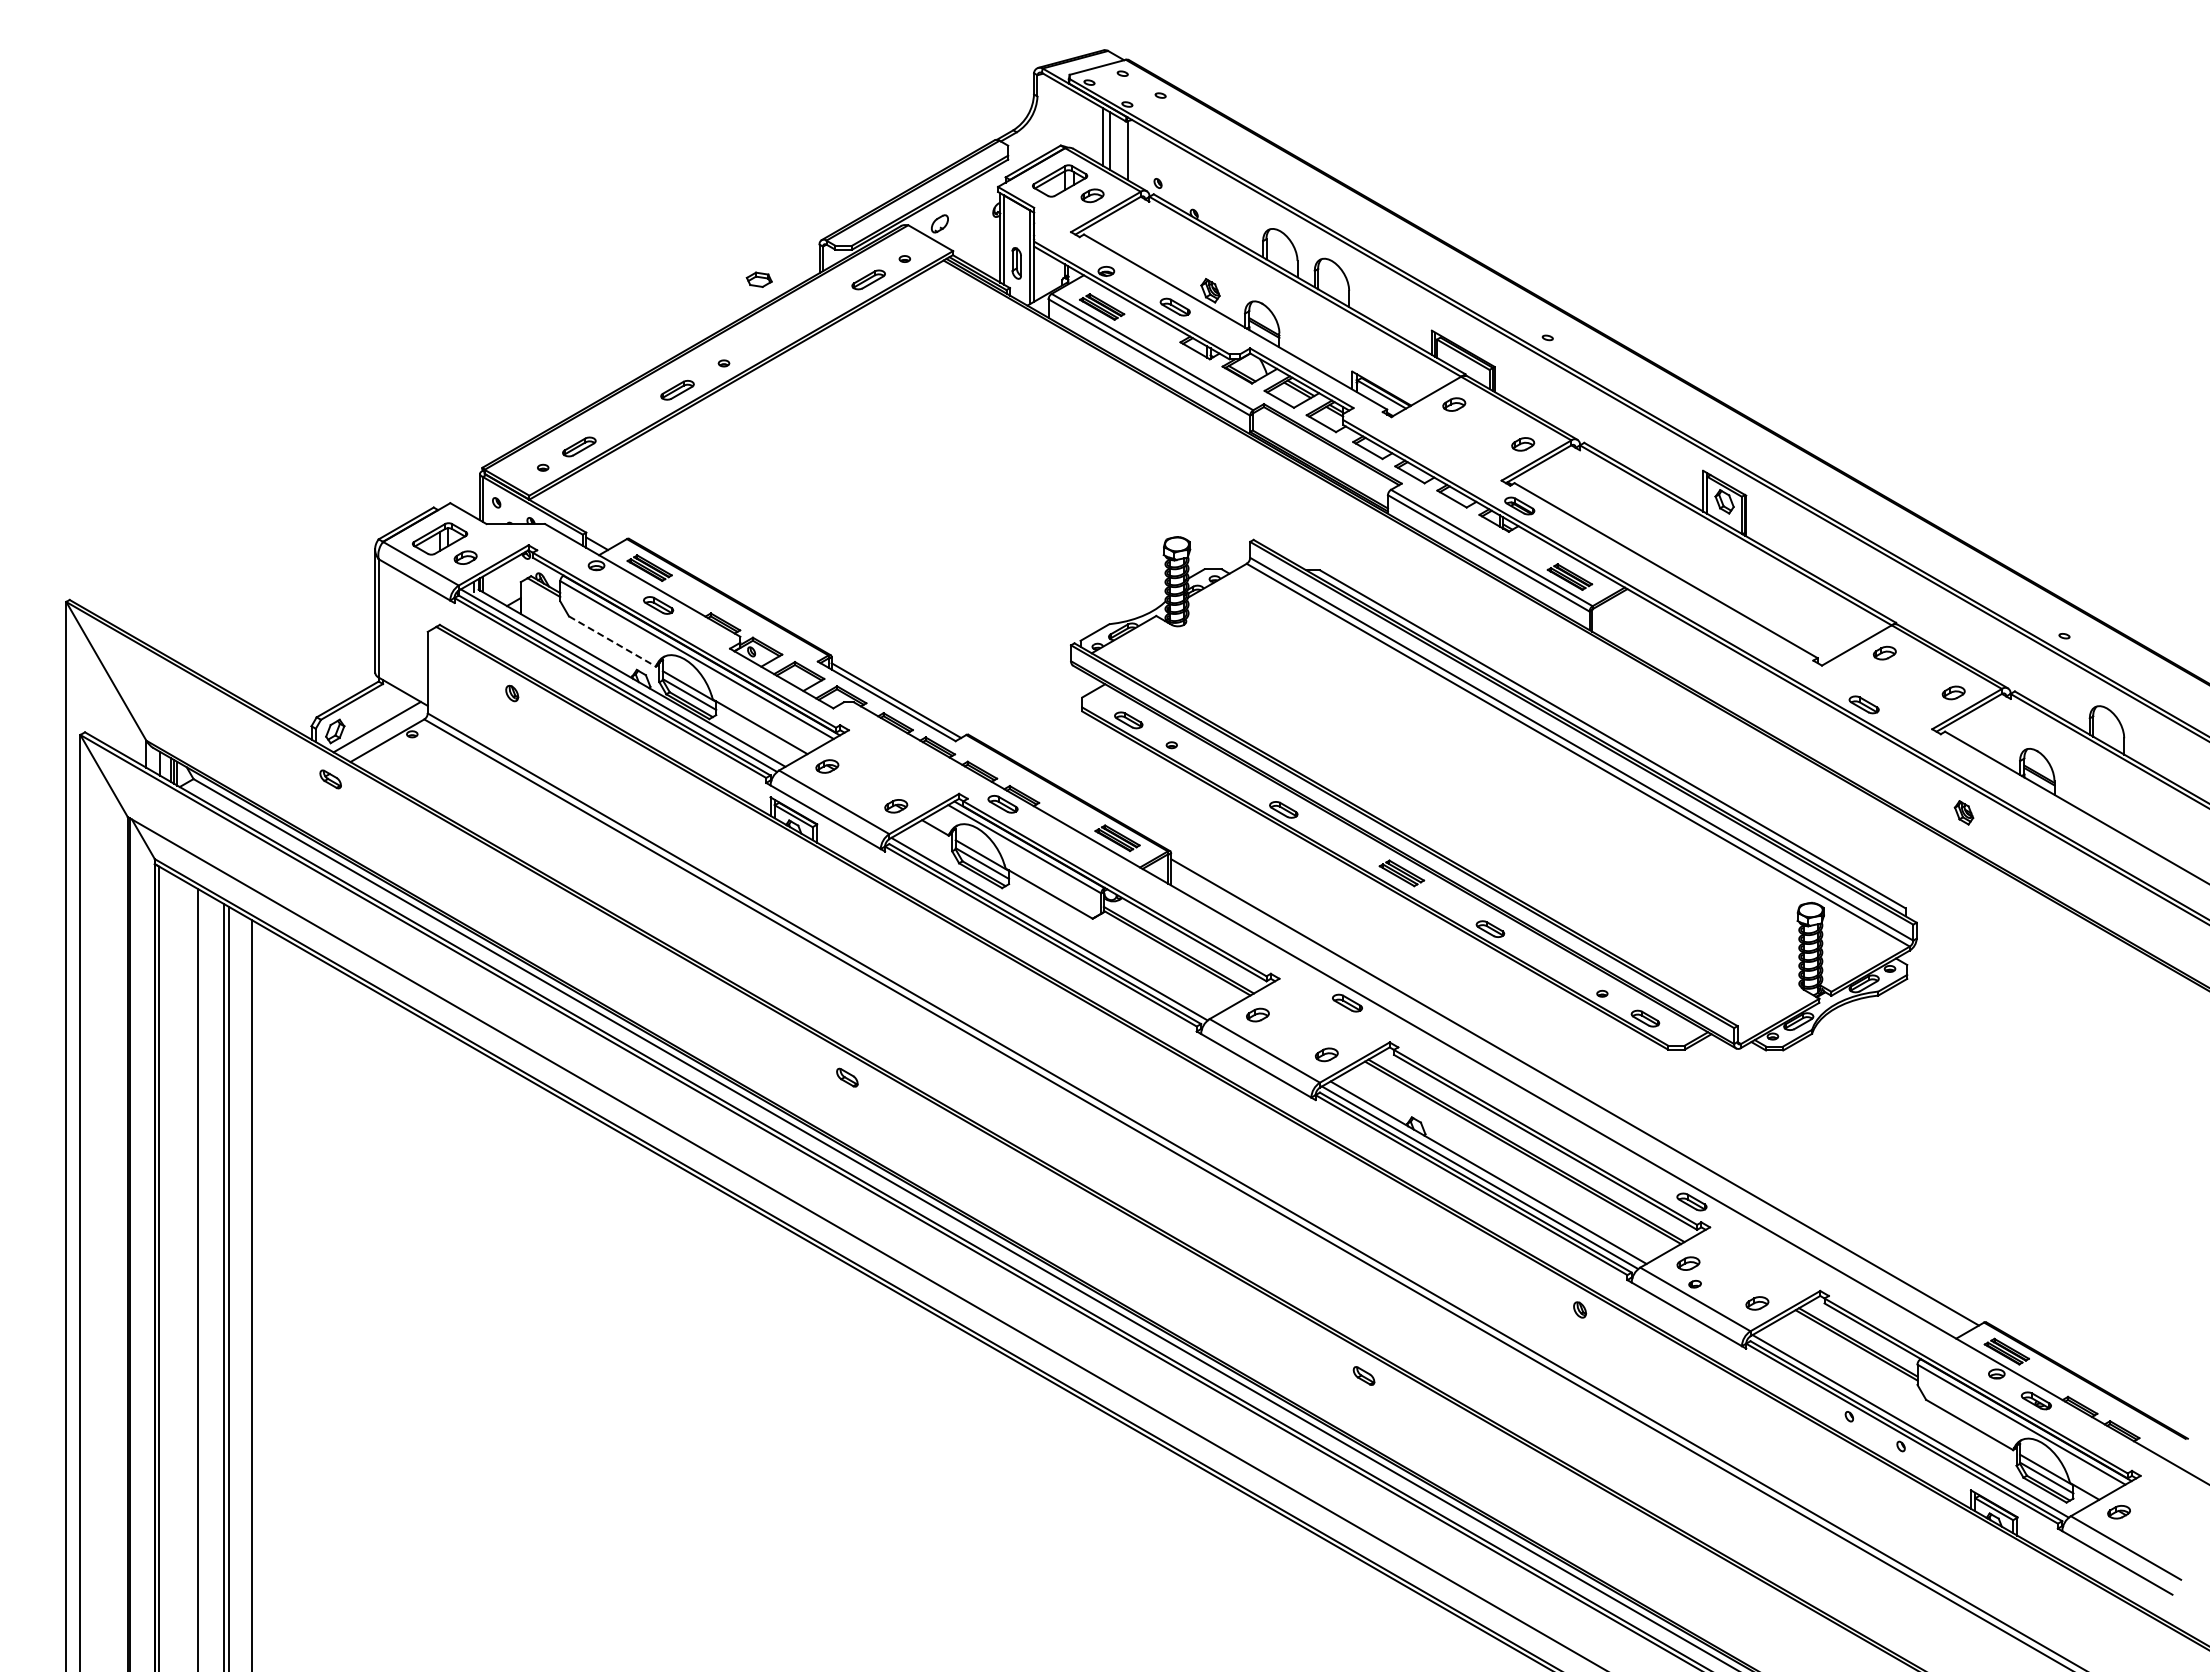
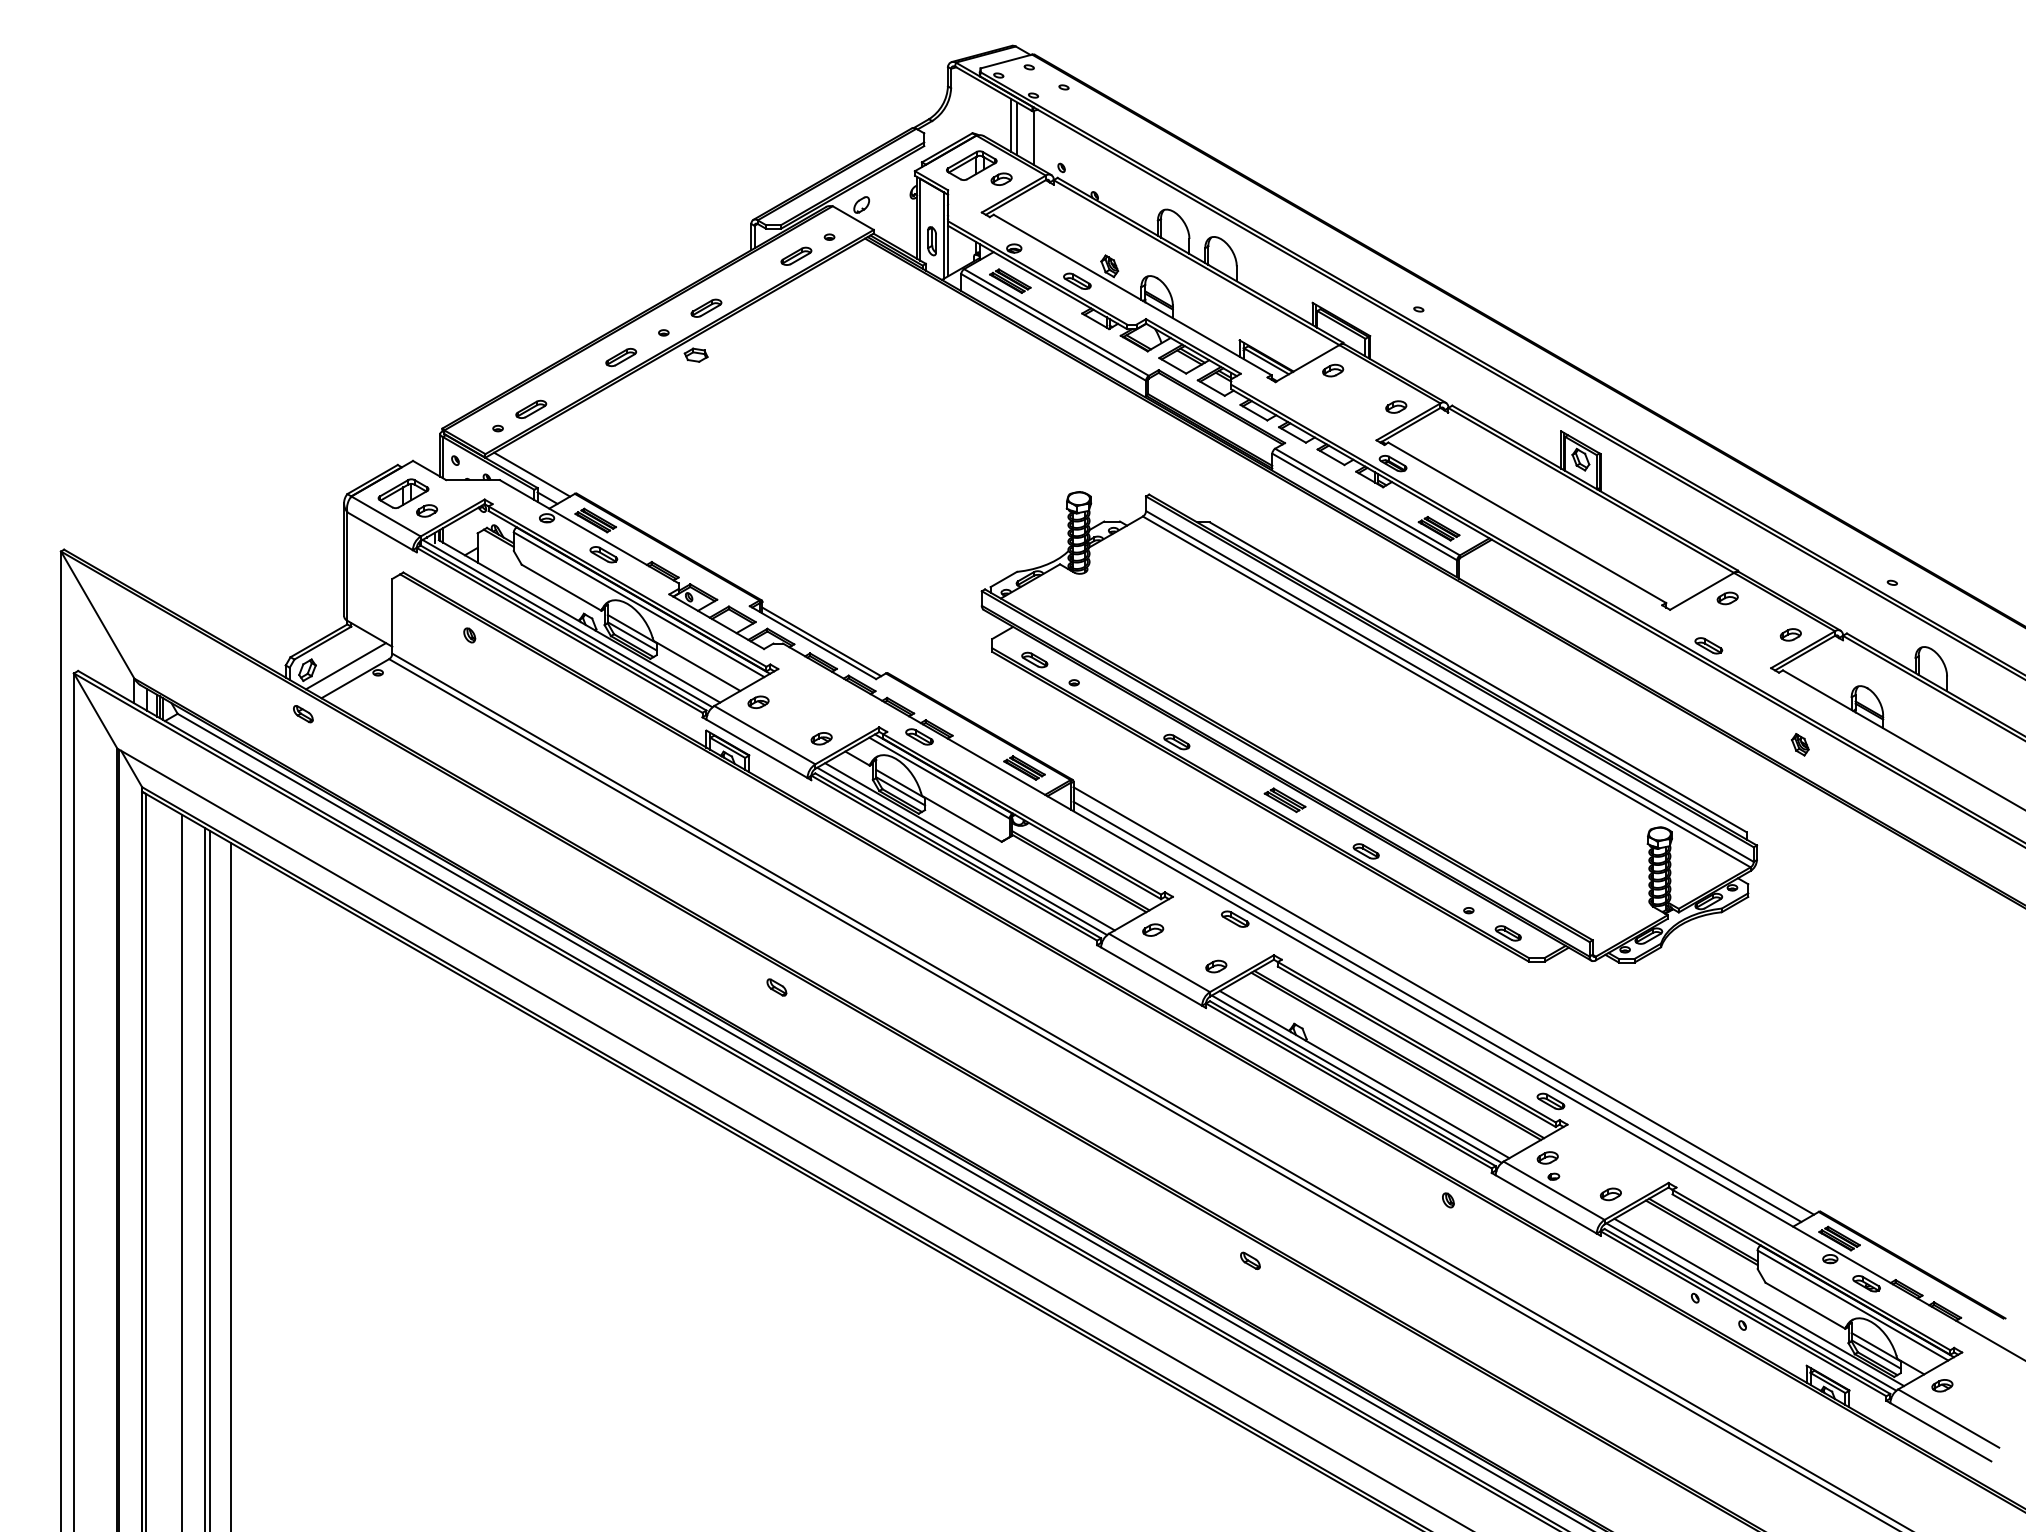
part: (758, 279) -> (695, 354), moved
part: (770, 336) -> (706, 308), added
line: (579, 518) -> (531, 475), added
line: (612, 641) -> (561, 587), dashed -> solid
line: (1058, 923) -> (970, 846), added
line: (1568, 1104) -> (1437, 1012), added
line: (1919, 1421) -> (1759, 1302), added

